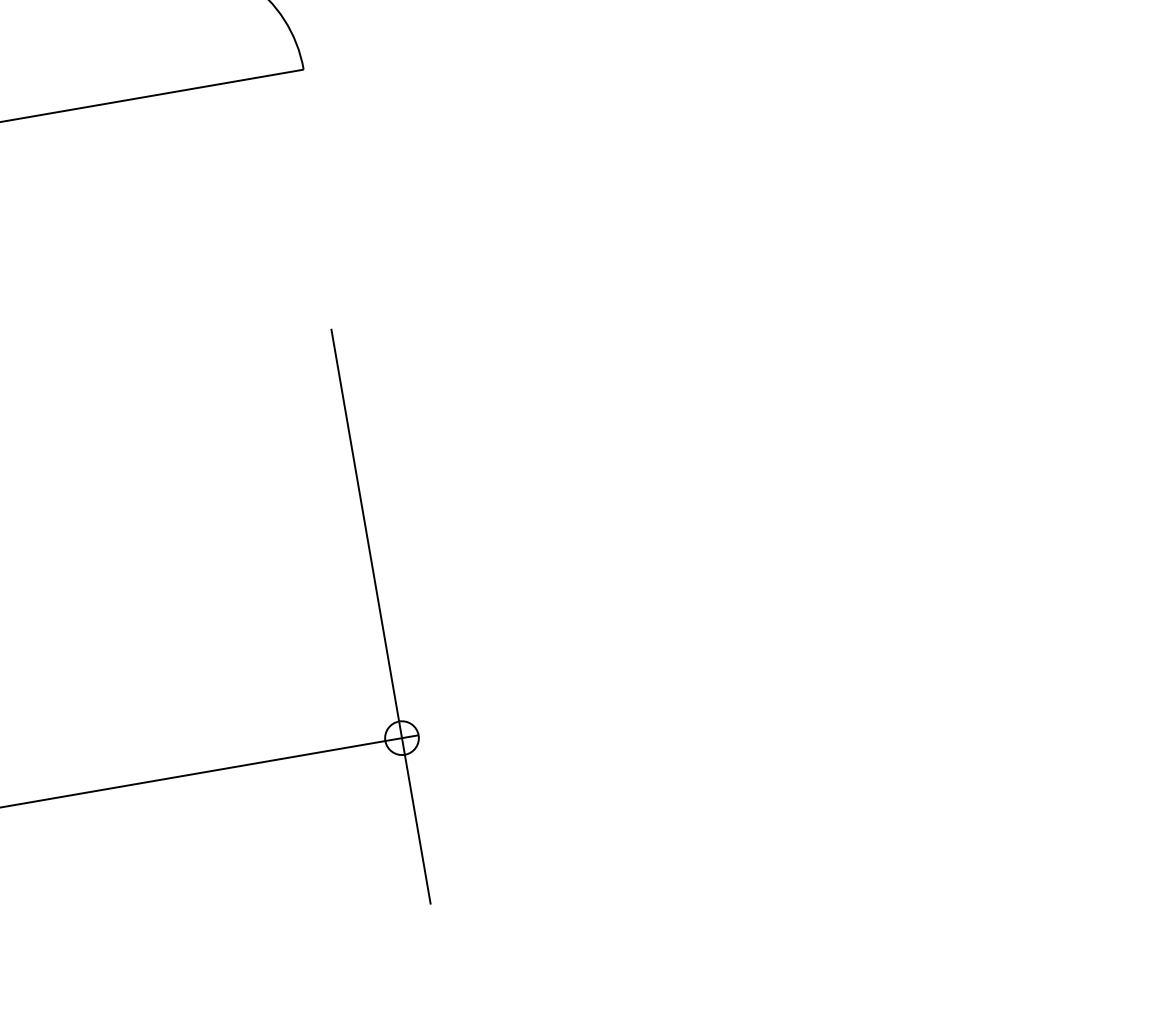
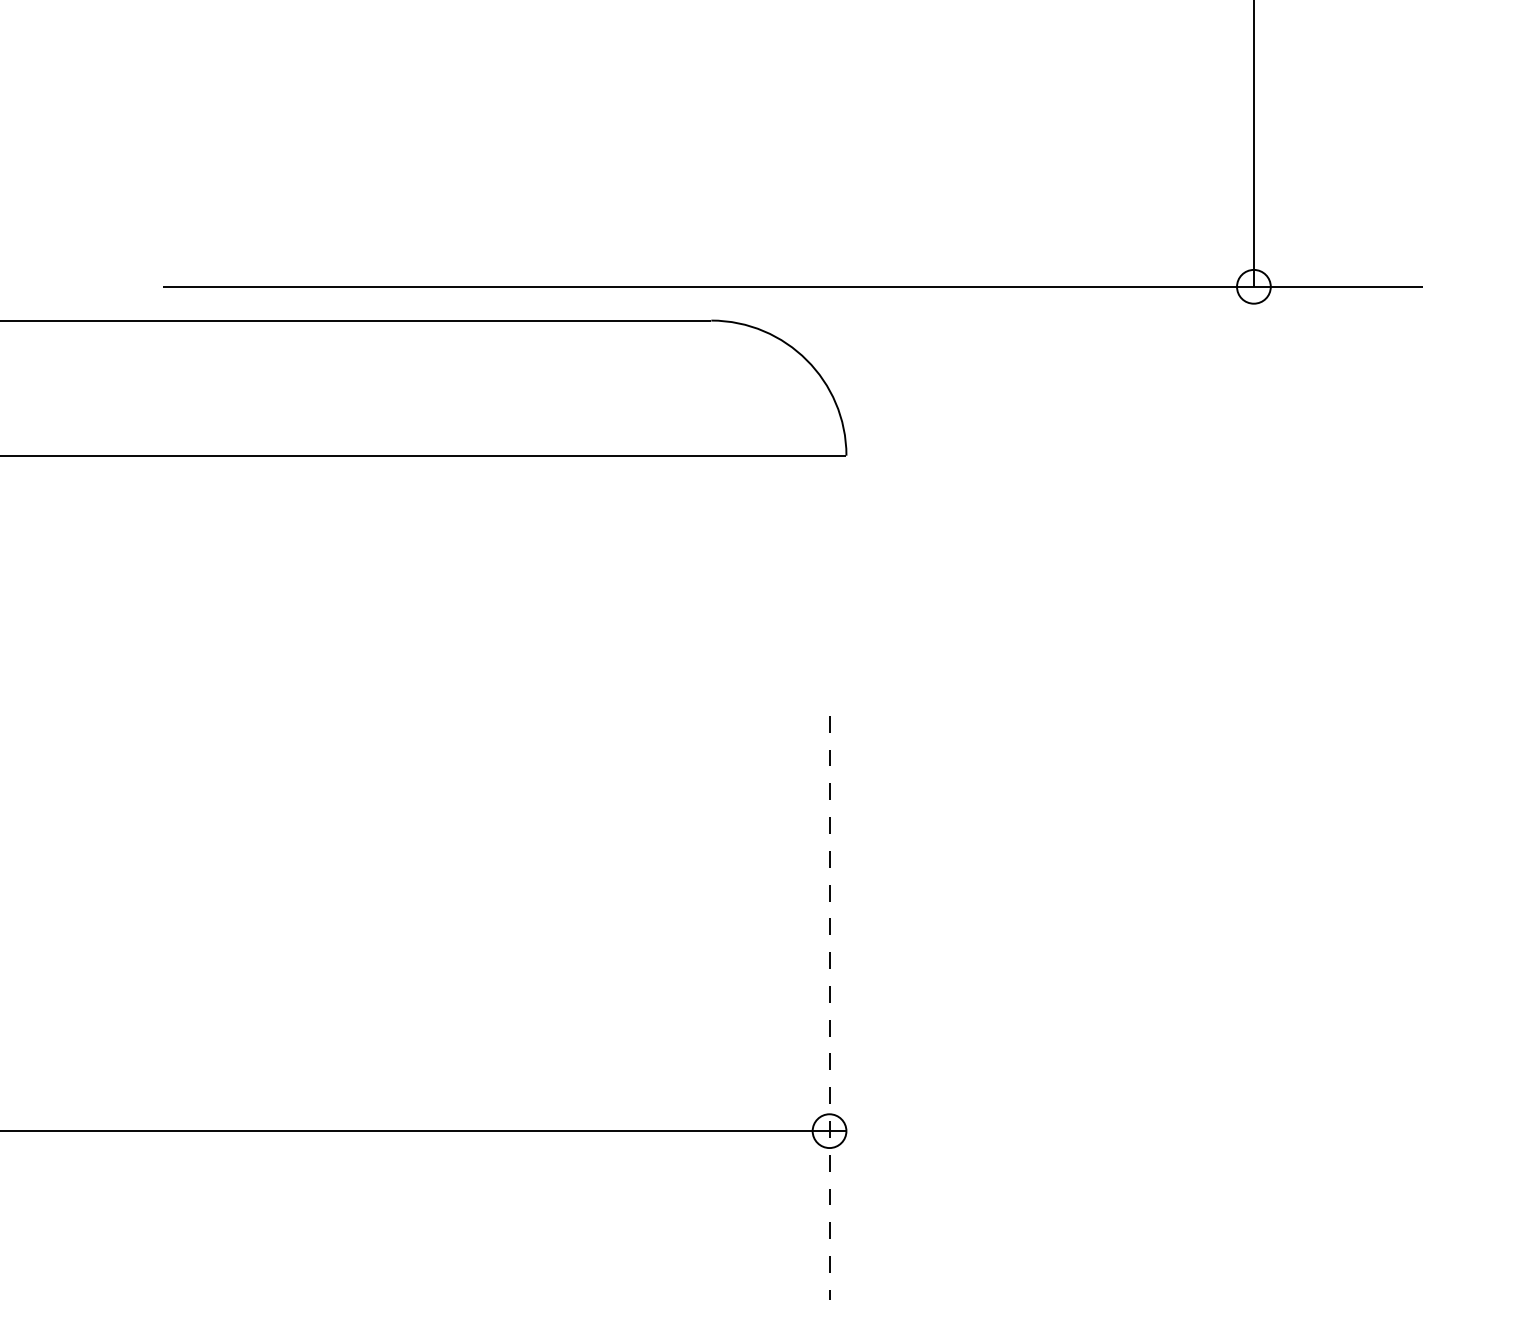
line: (381, 617) -> (829, 1008), solid -> dashed

